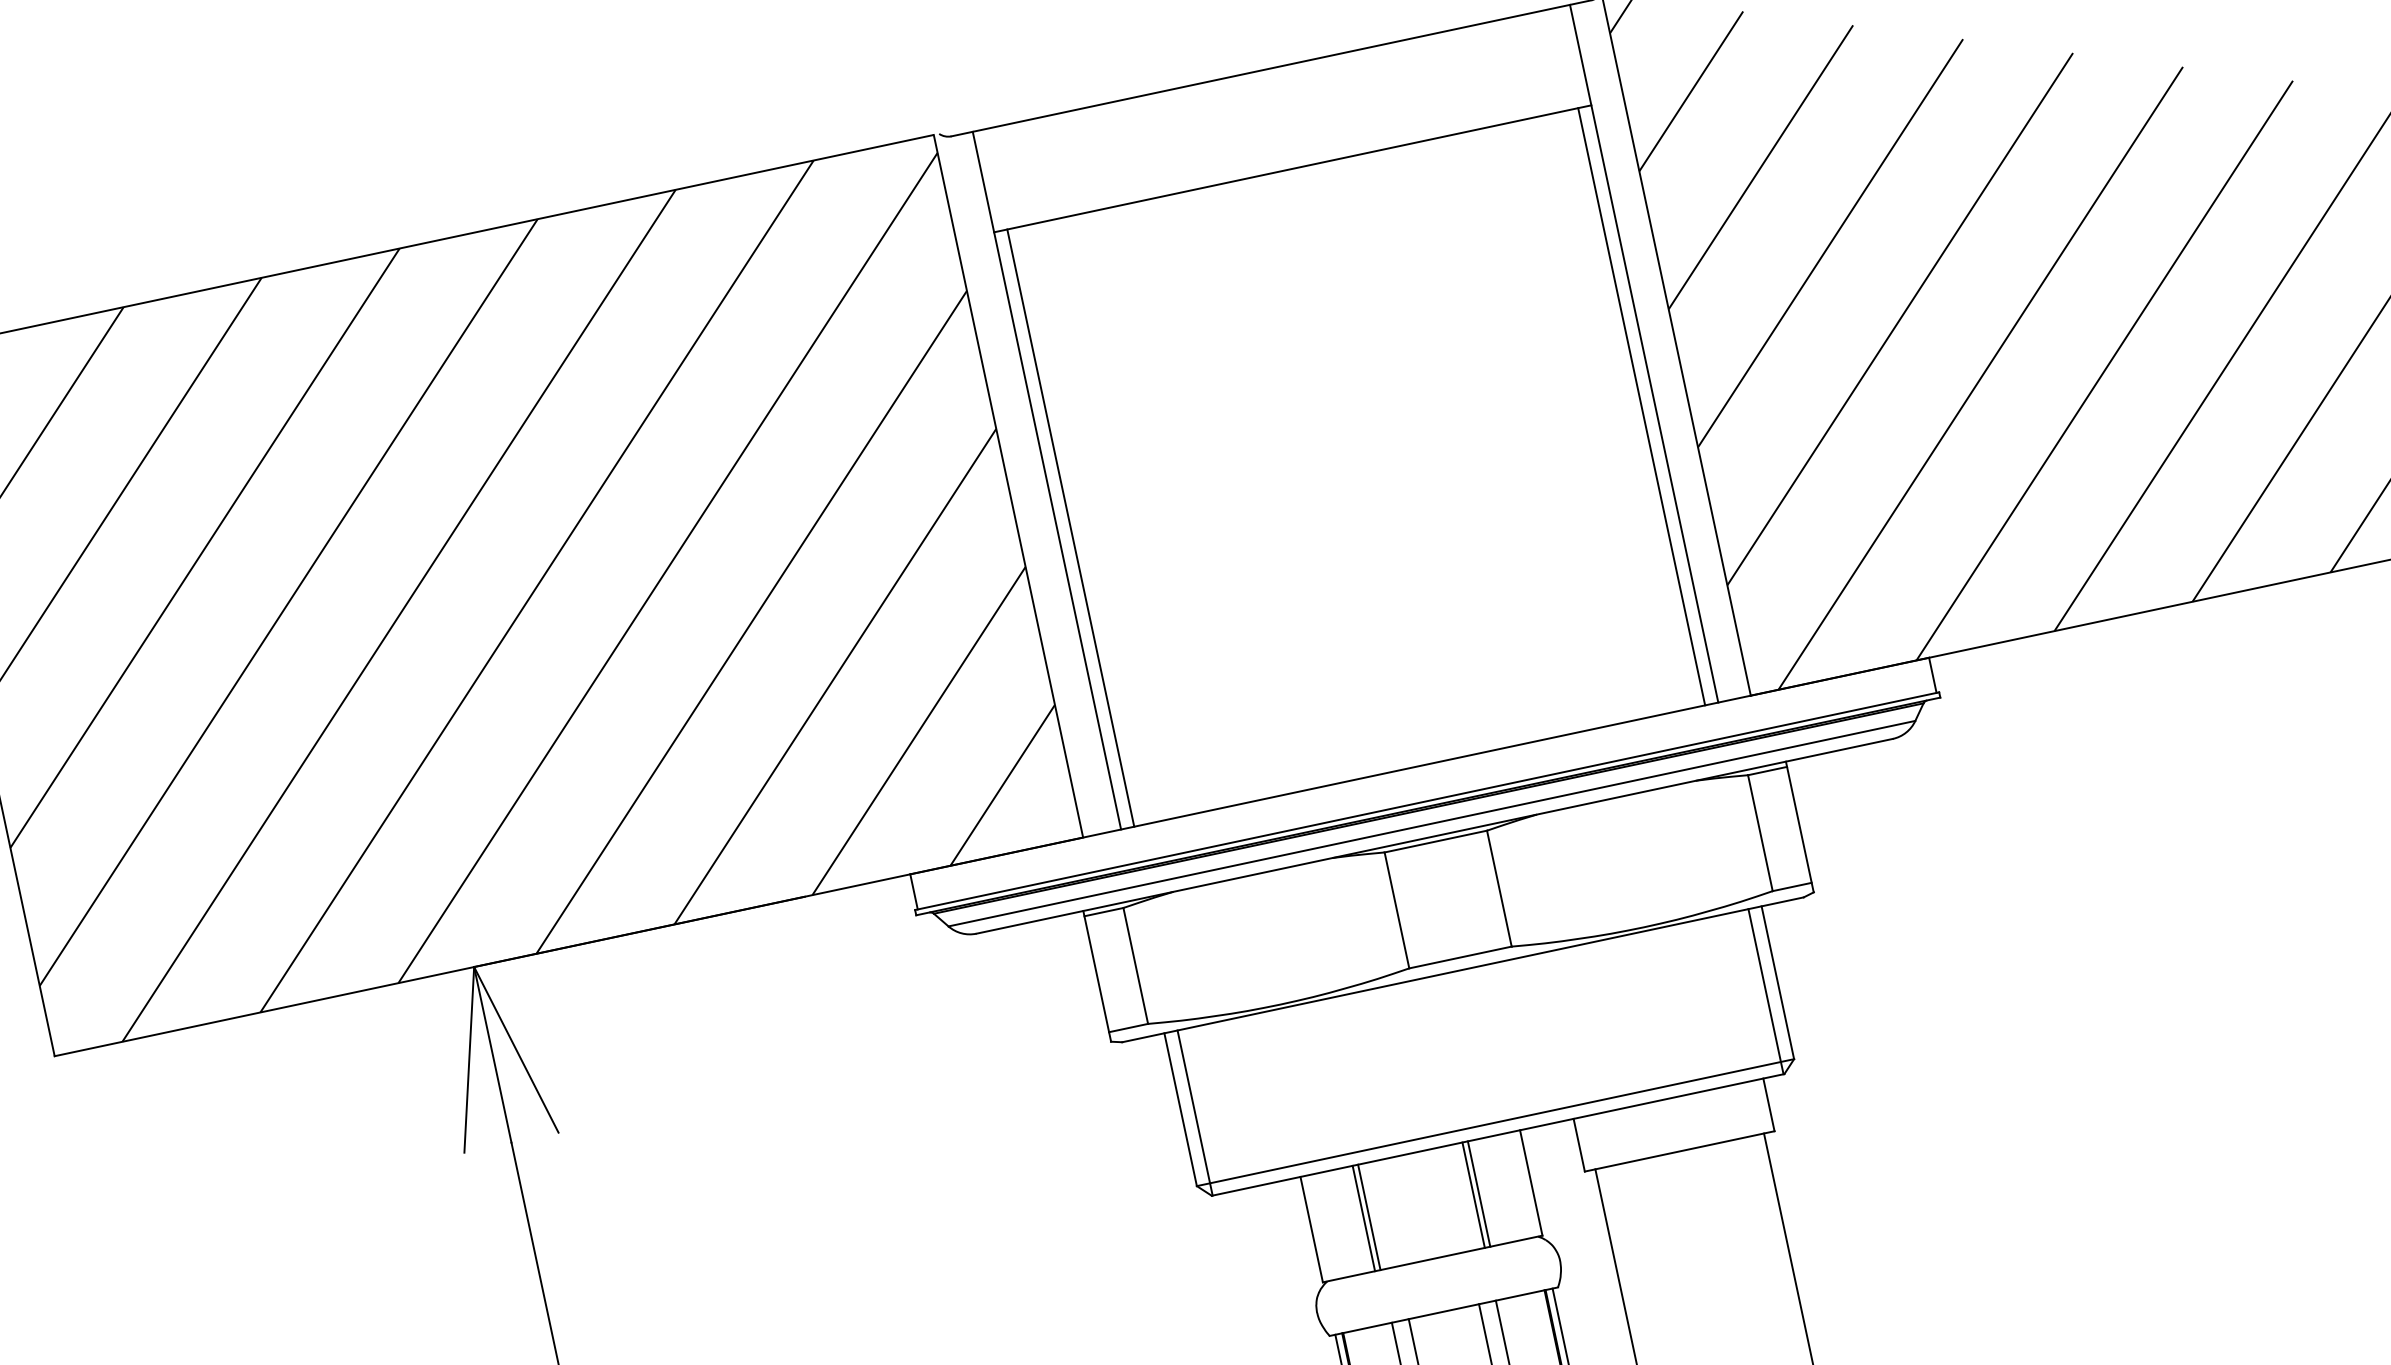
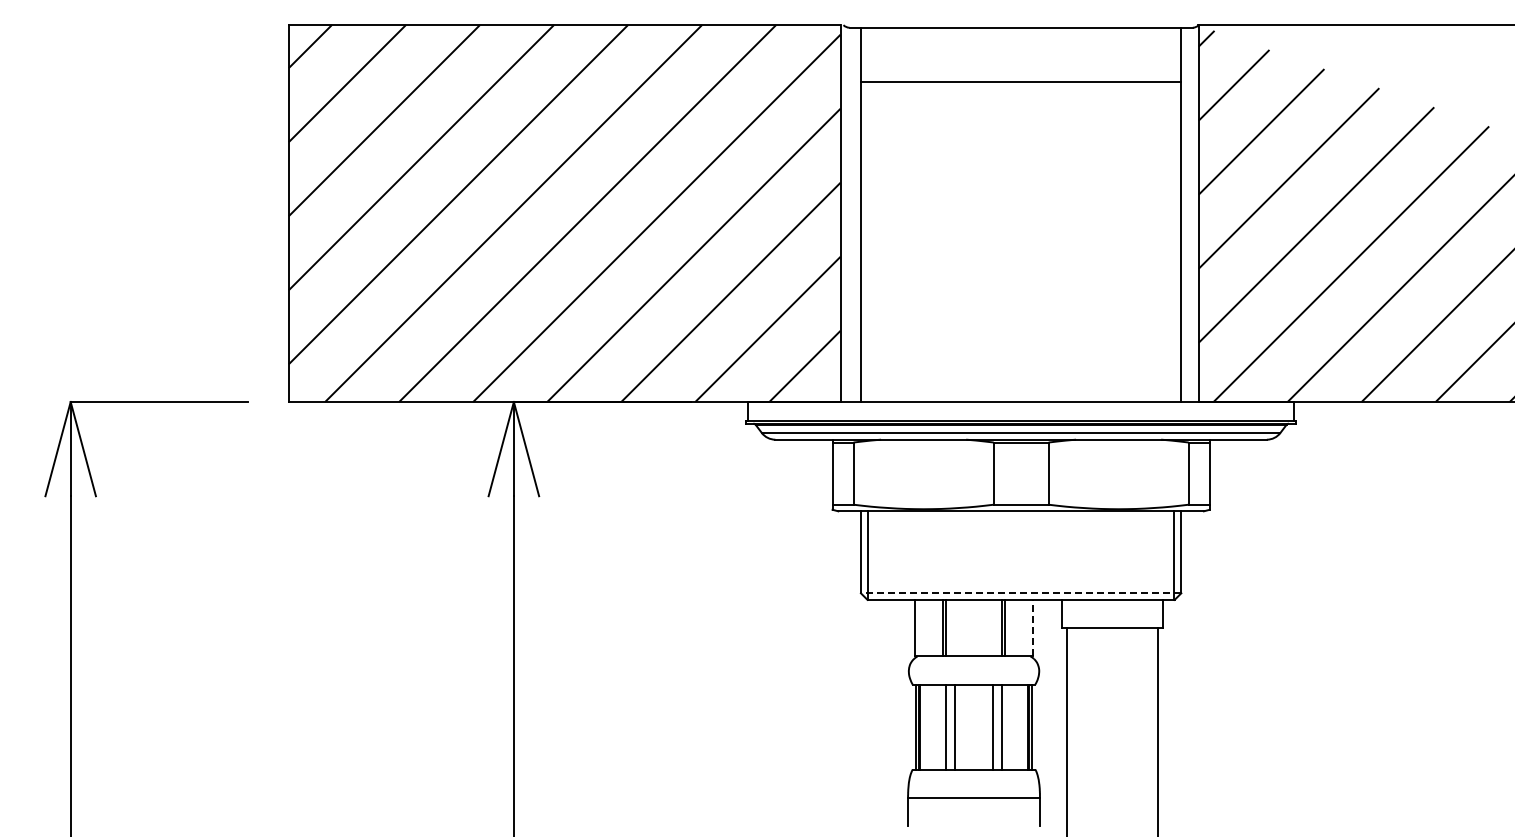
line: (1641, 406) -> (1174, 241), removed
line: (1071, 527) -> (868, 241), removed
line: (1494, 1123) -> (1020, 593), solid -> dashed
line: (1530, 1181) -> (1032, 627), solid -> dashed

